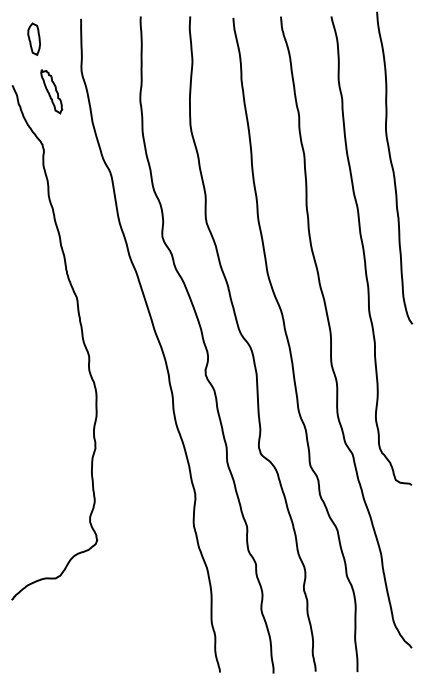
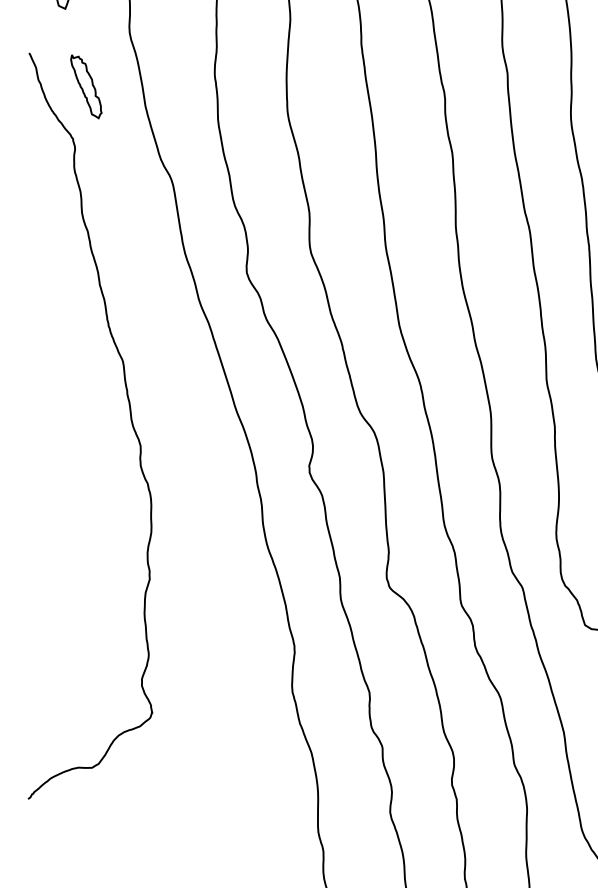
part: (51, 91) -> (86, 86), moved

